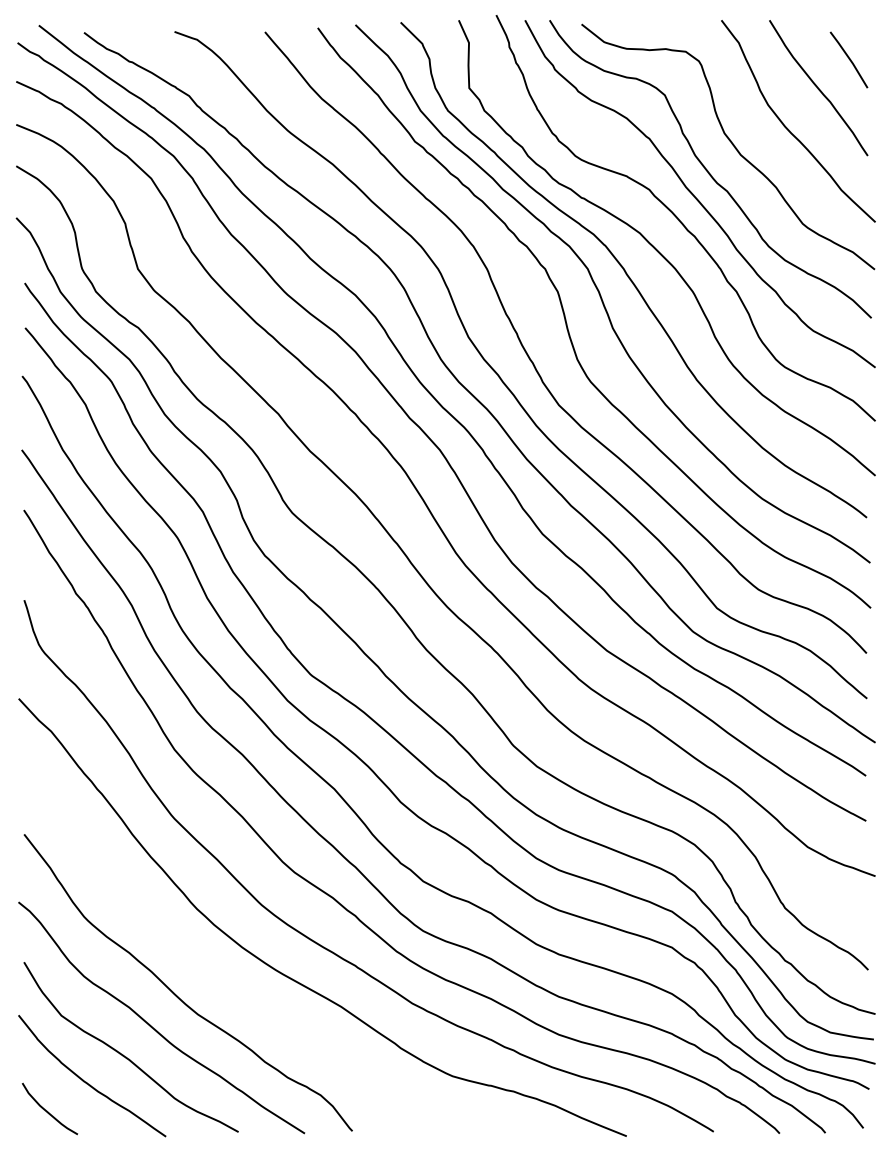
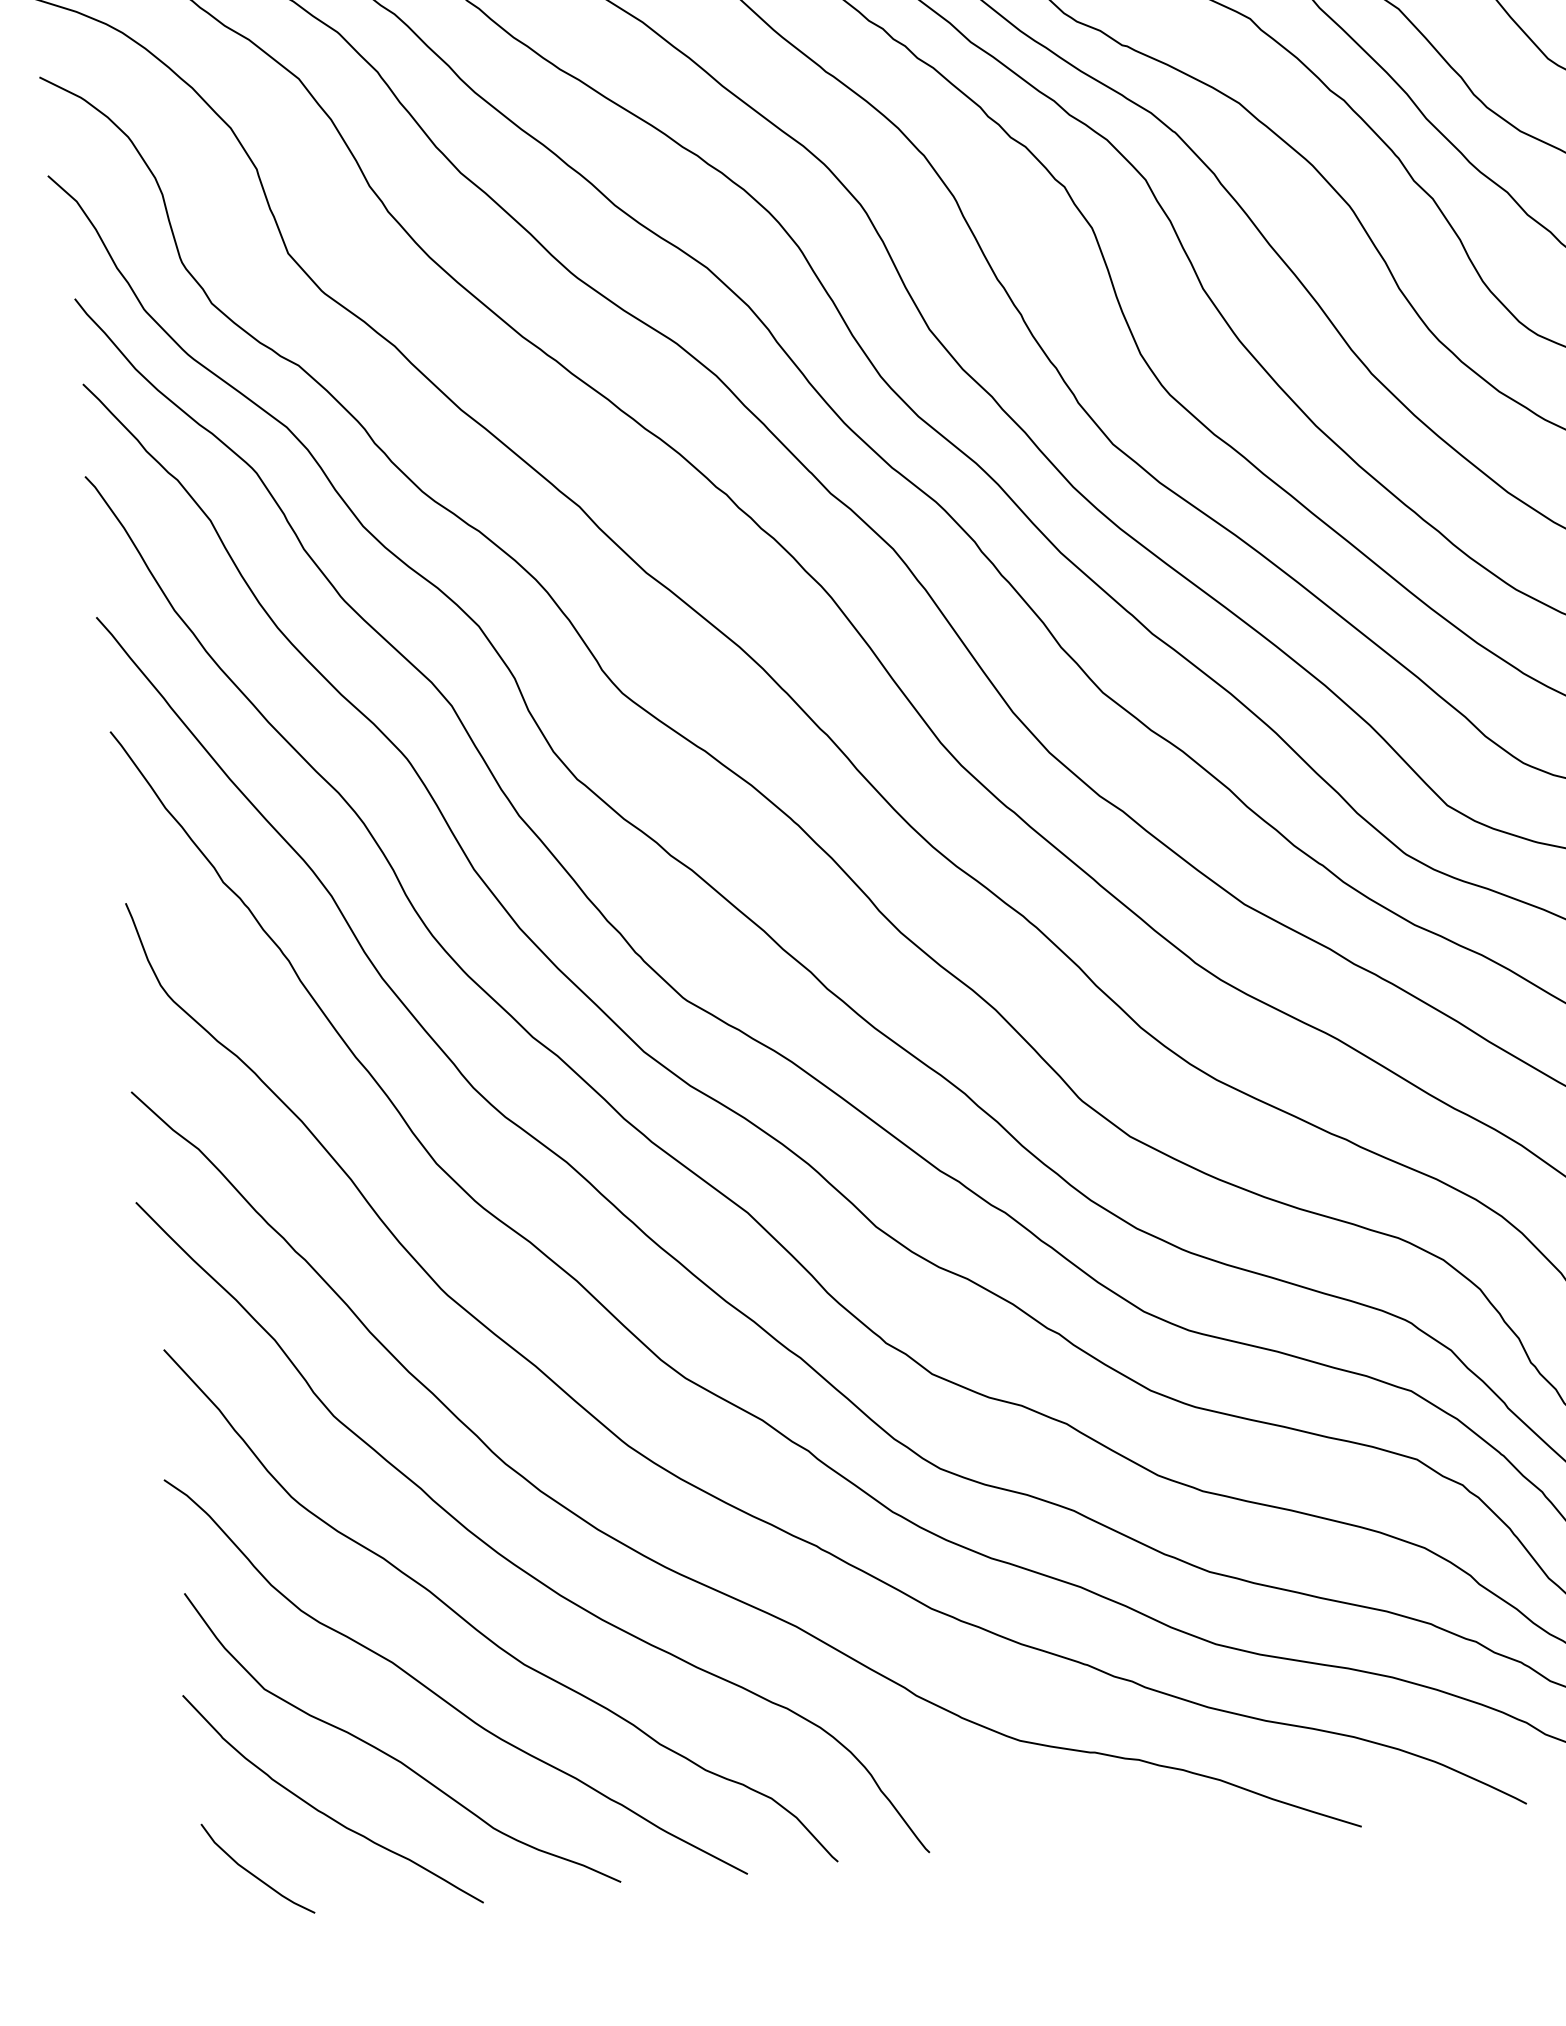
curve: (193, 957) -> (506, 1556), added

